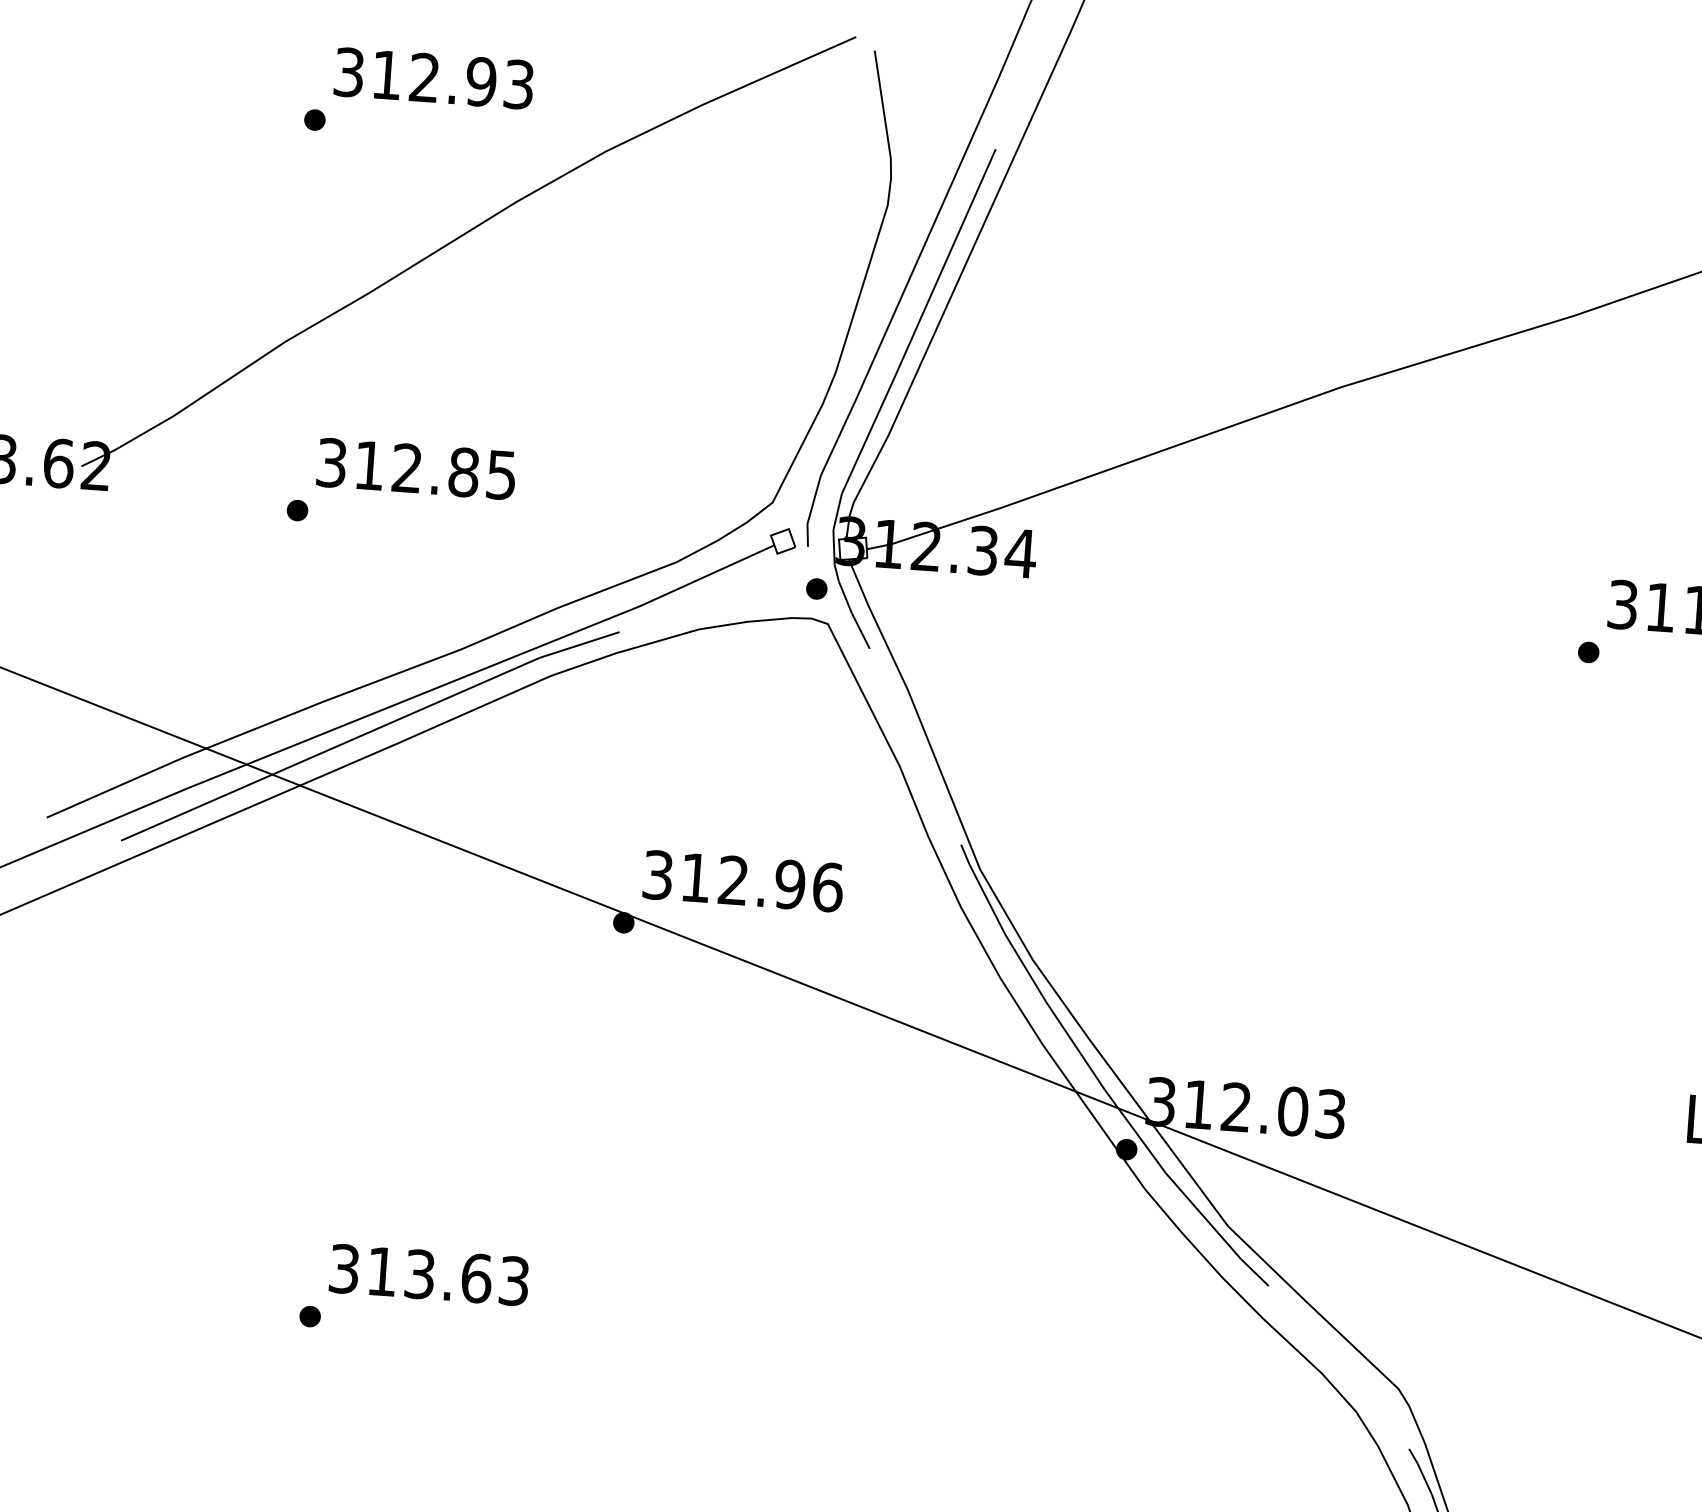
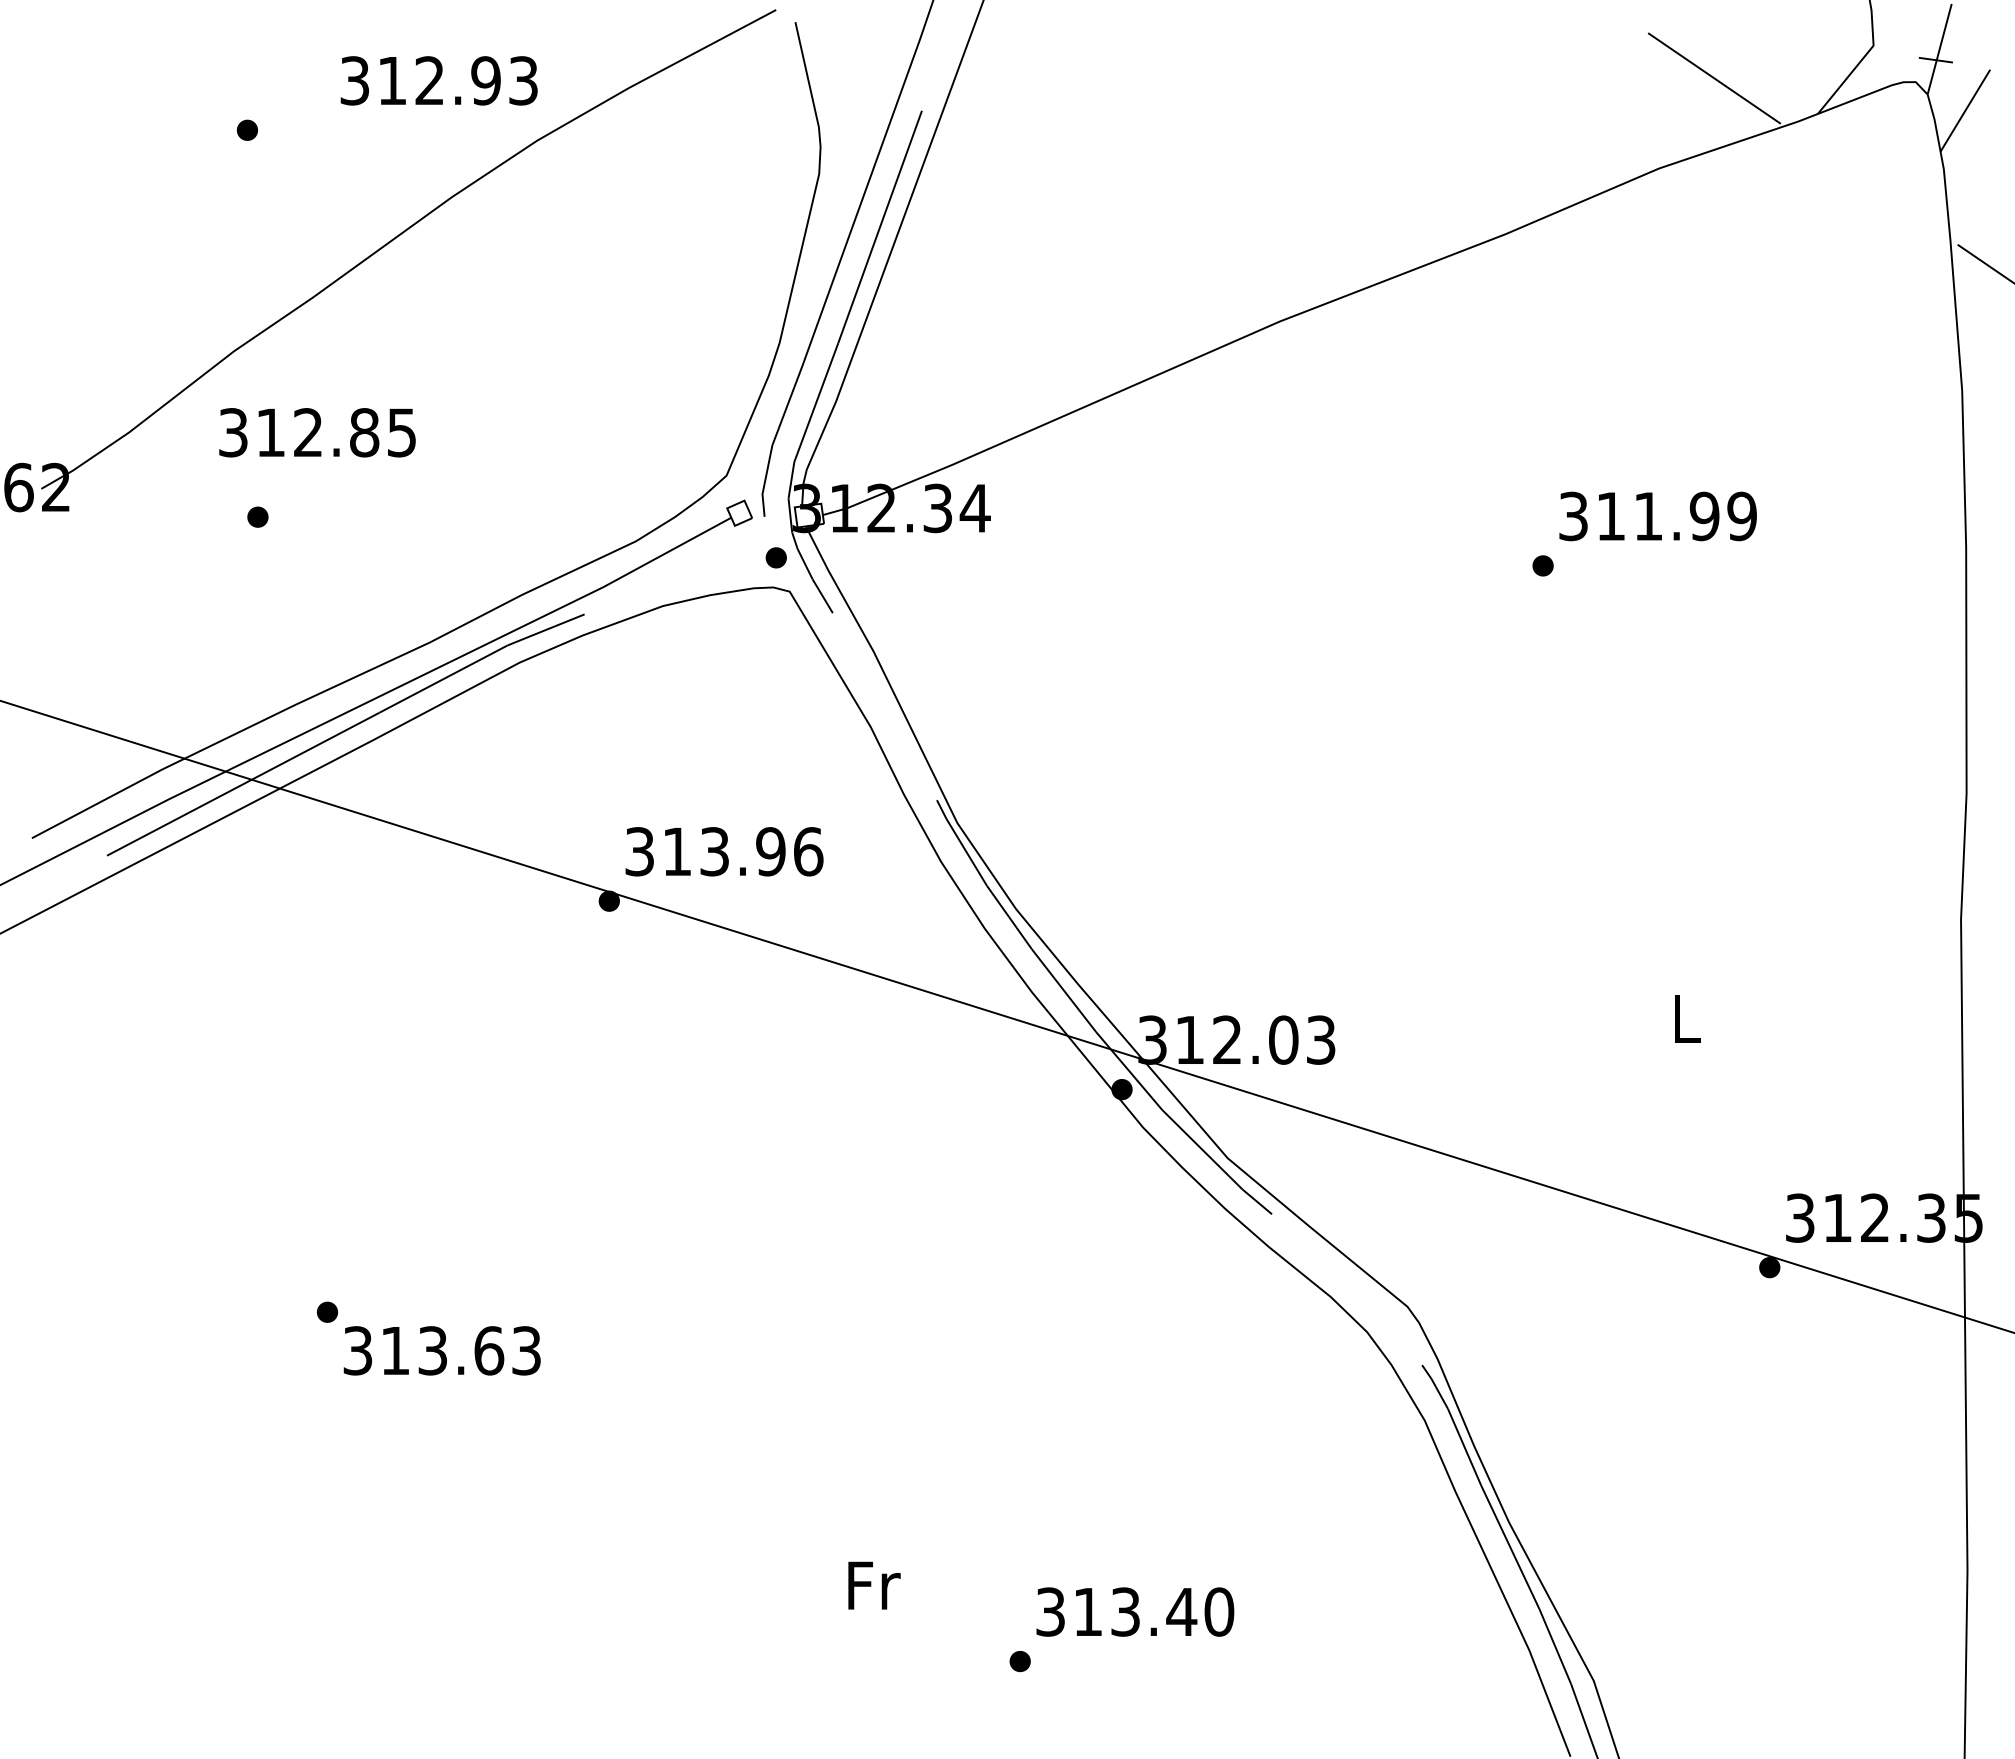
text: (433, 78) -> (438, 80), moved
text: (416, 468) -> (317, 432), moved
text: (733, 880) -> (714, 851), 312.96 -> 313.96
text: (428, 1274) -> (441, 1350), moved

